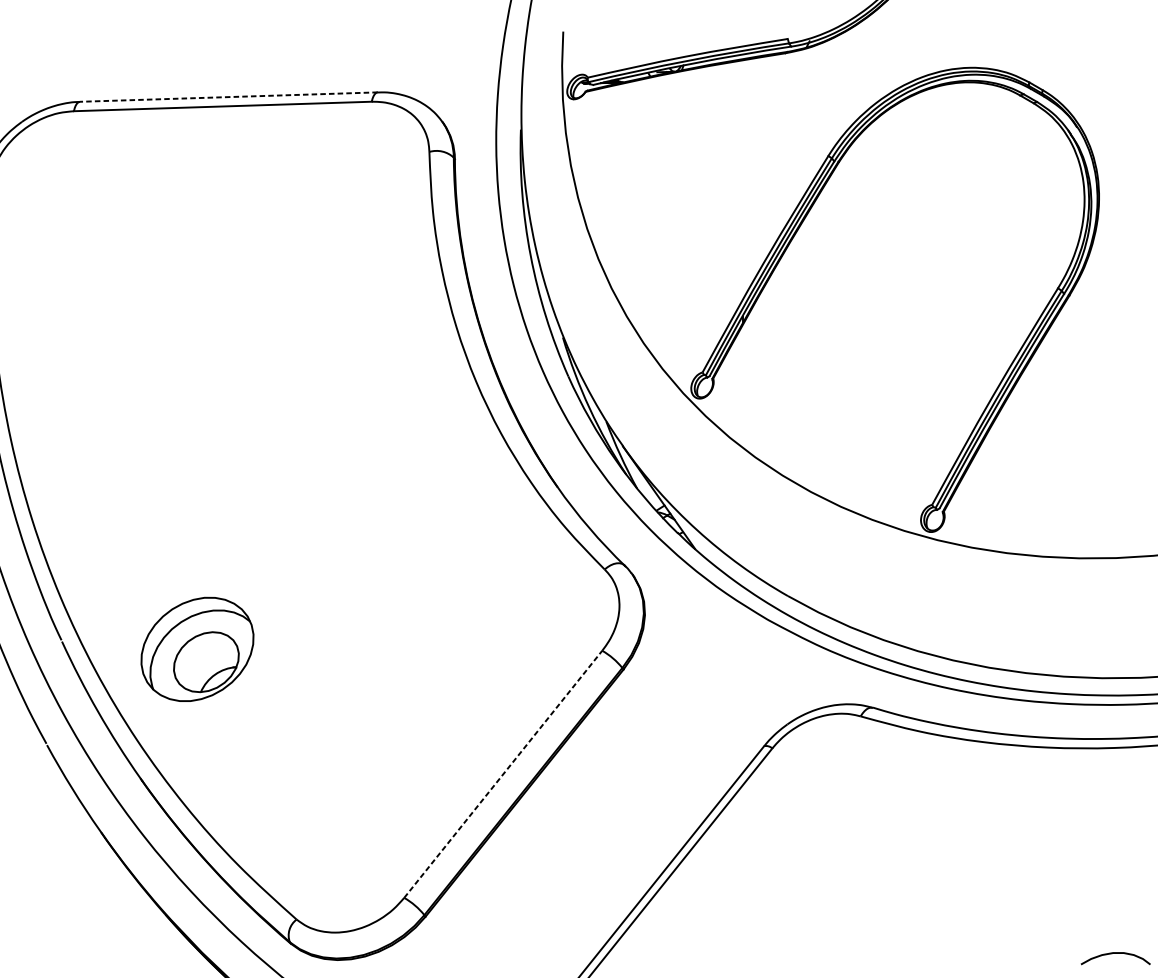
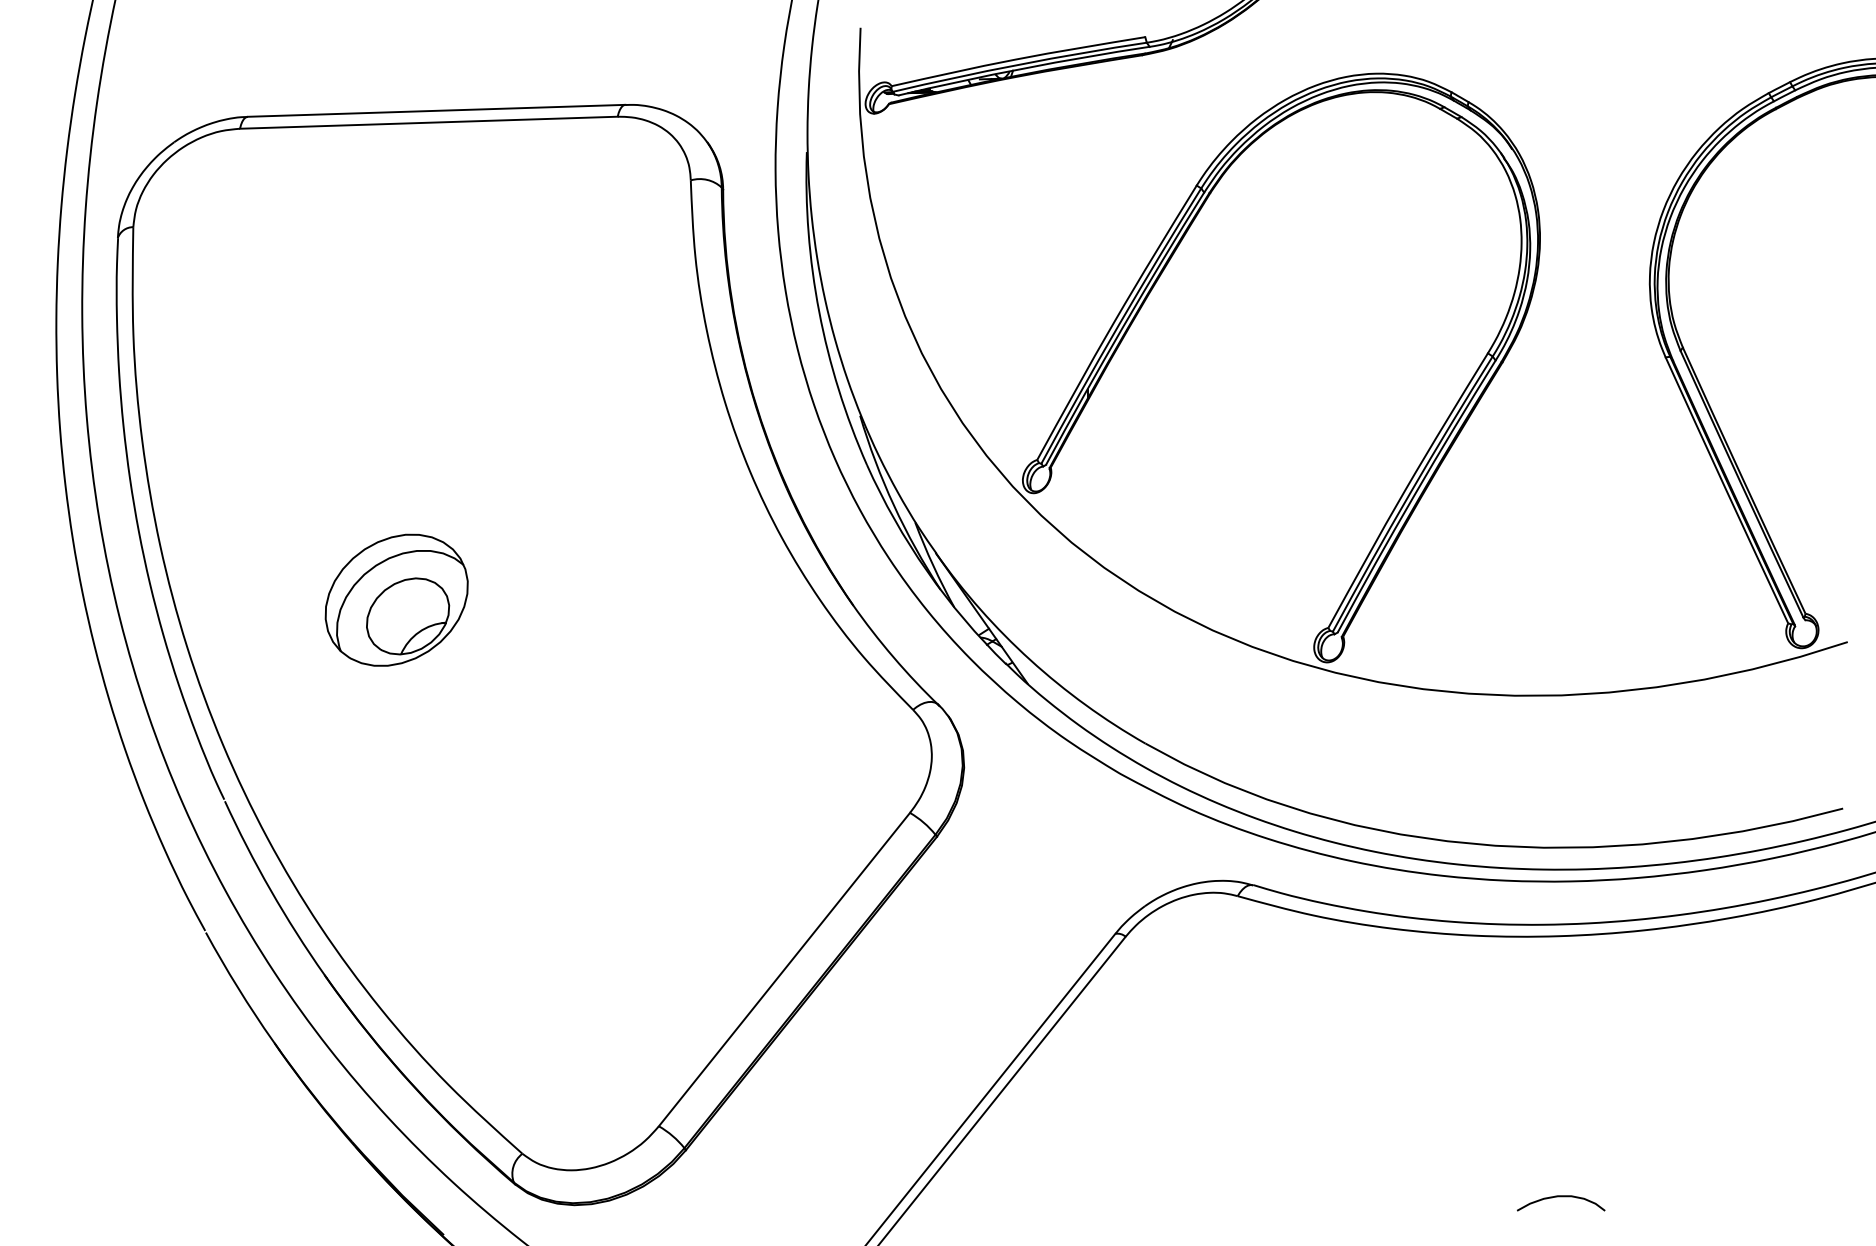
line: (228, 96) -> (436, 110), dashed -> solid
part: (197, 648) -> (396, 599), moved
line: (503, 774) -> (784, 969), dashed -> solid

